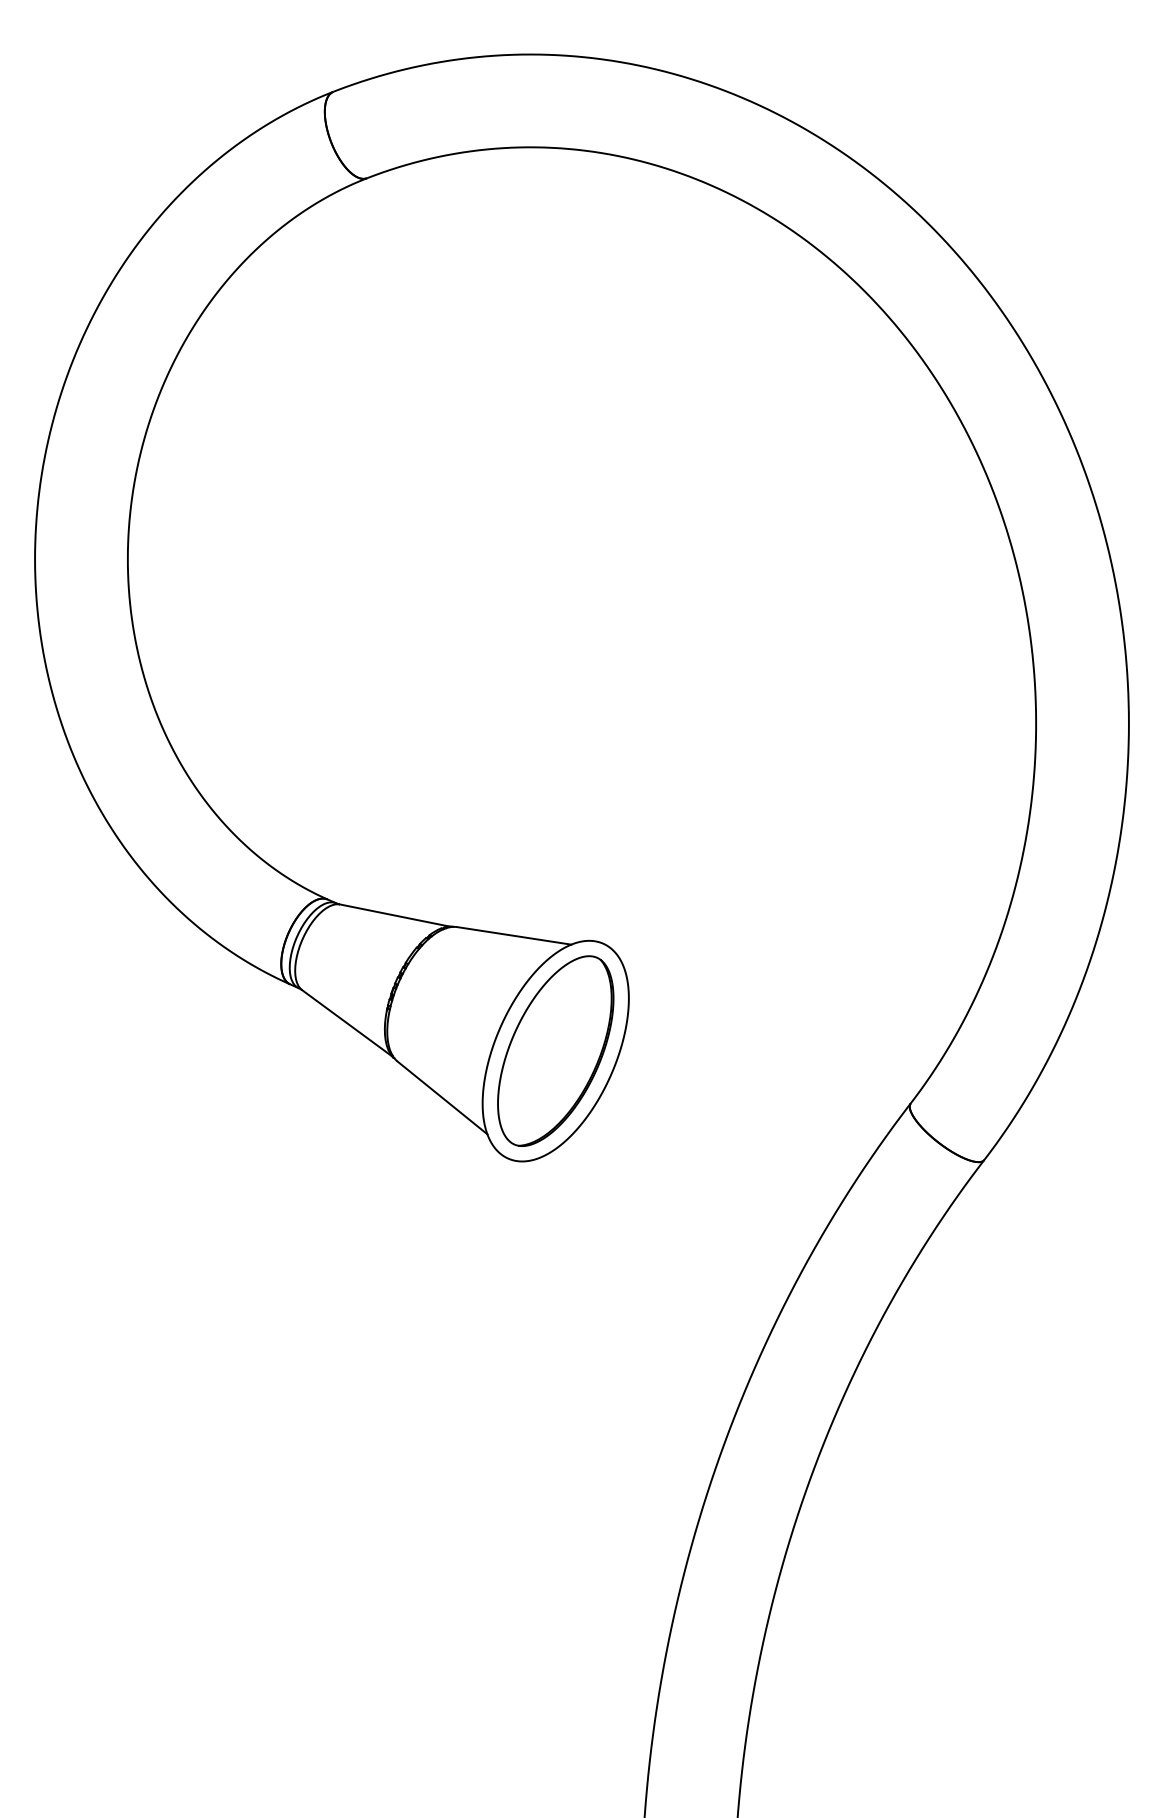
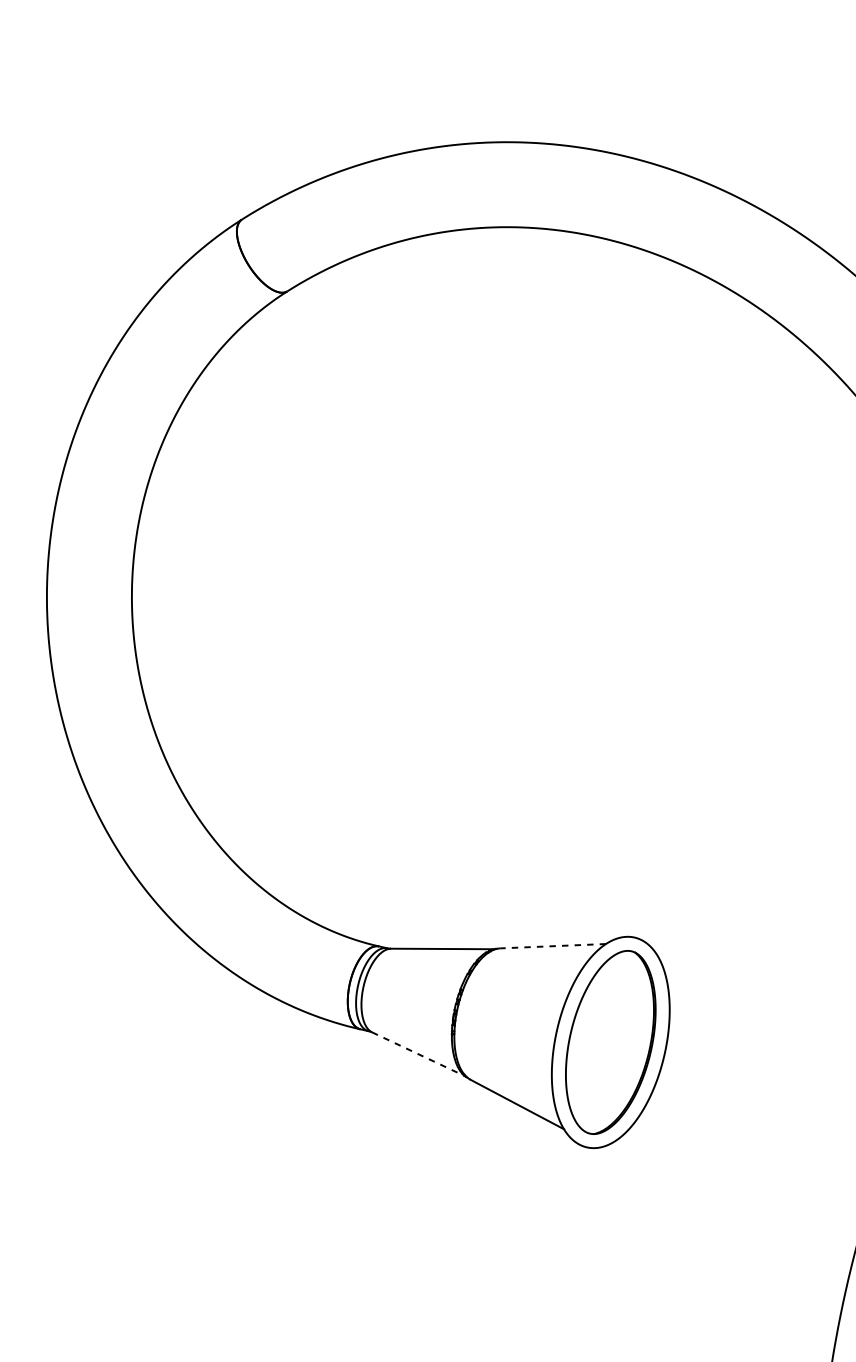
line: (514, 935) -> (553, 945), solid -> dashed
line: (347, 1023) -> (418, 1054), solid -> dashed

